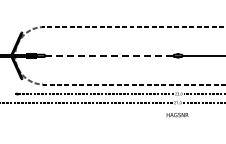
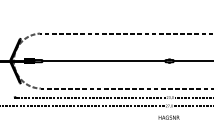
line: (109, 55) -> (104, 60), dashed -> solid

